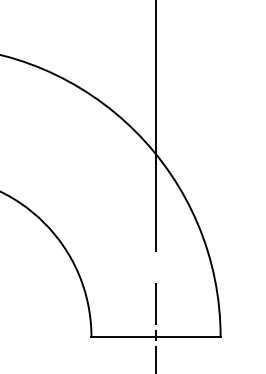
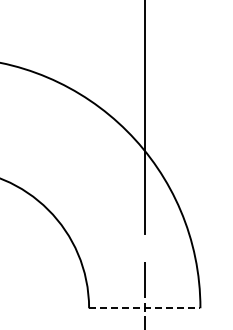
line: (155, 337) -> (144, 308), solid -> dashed

